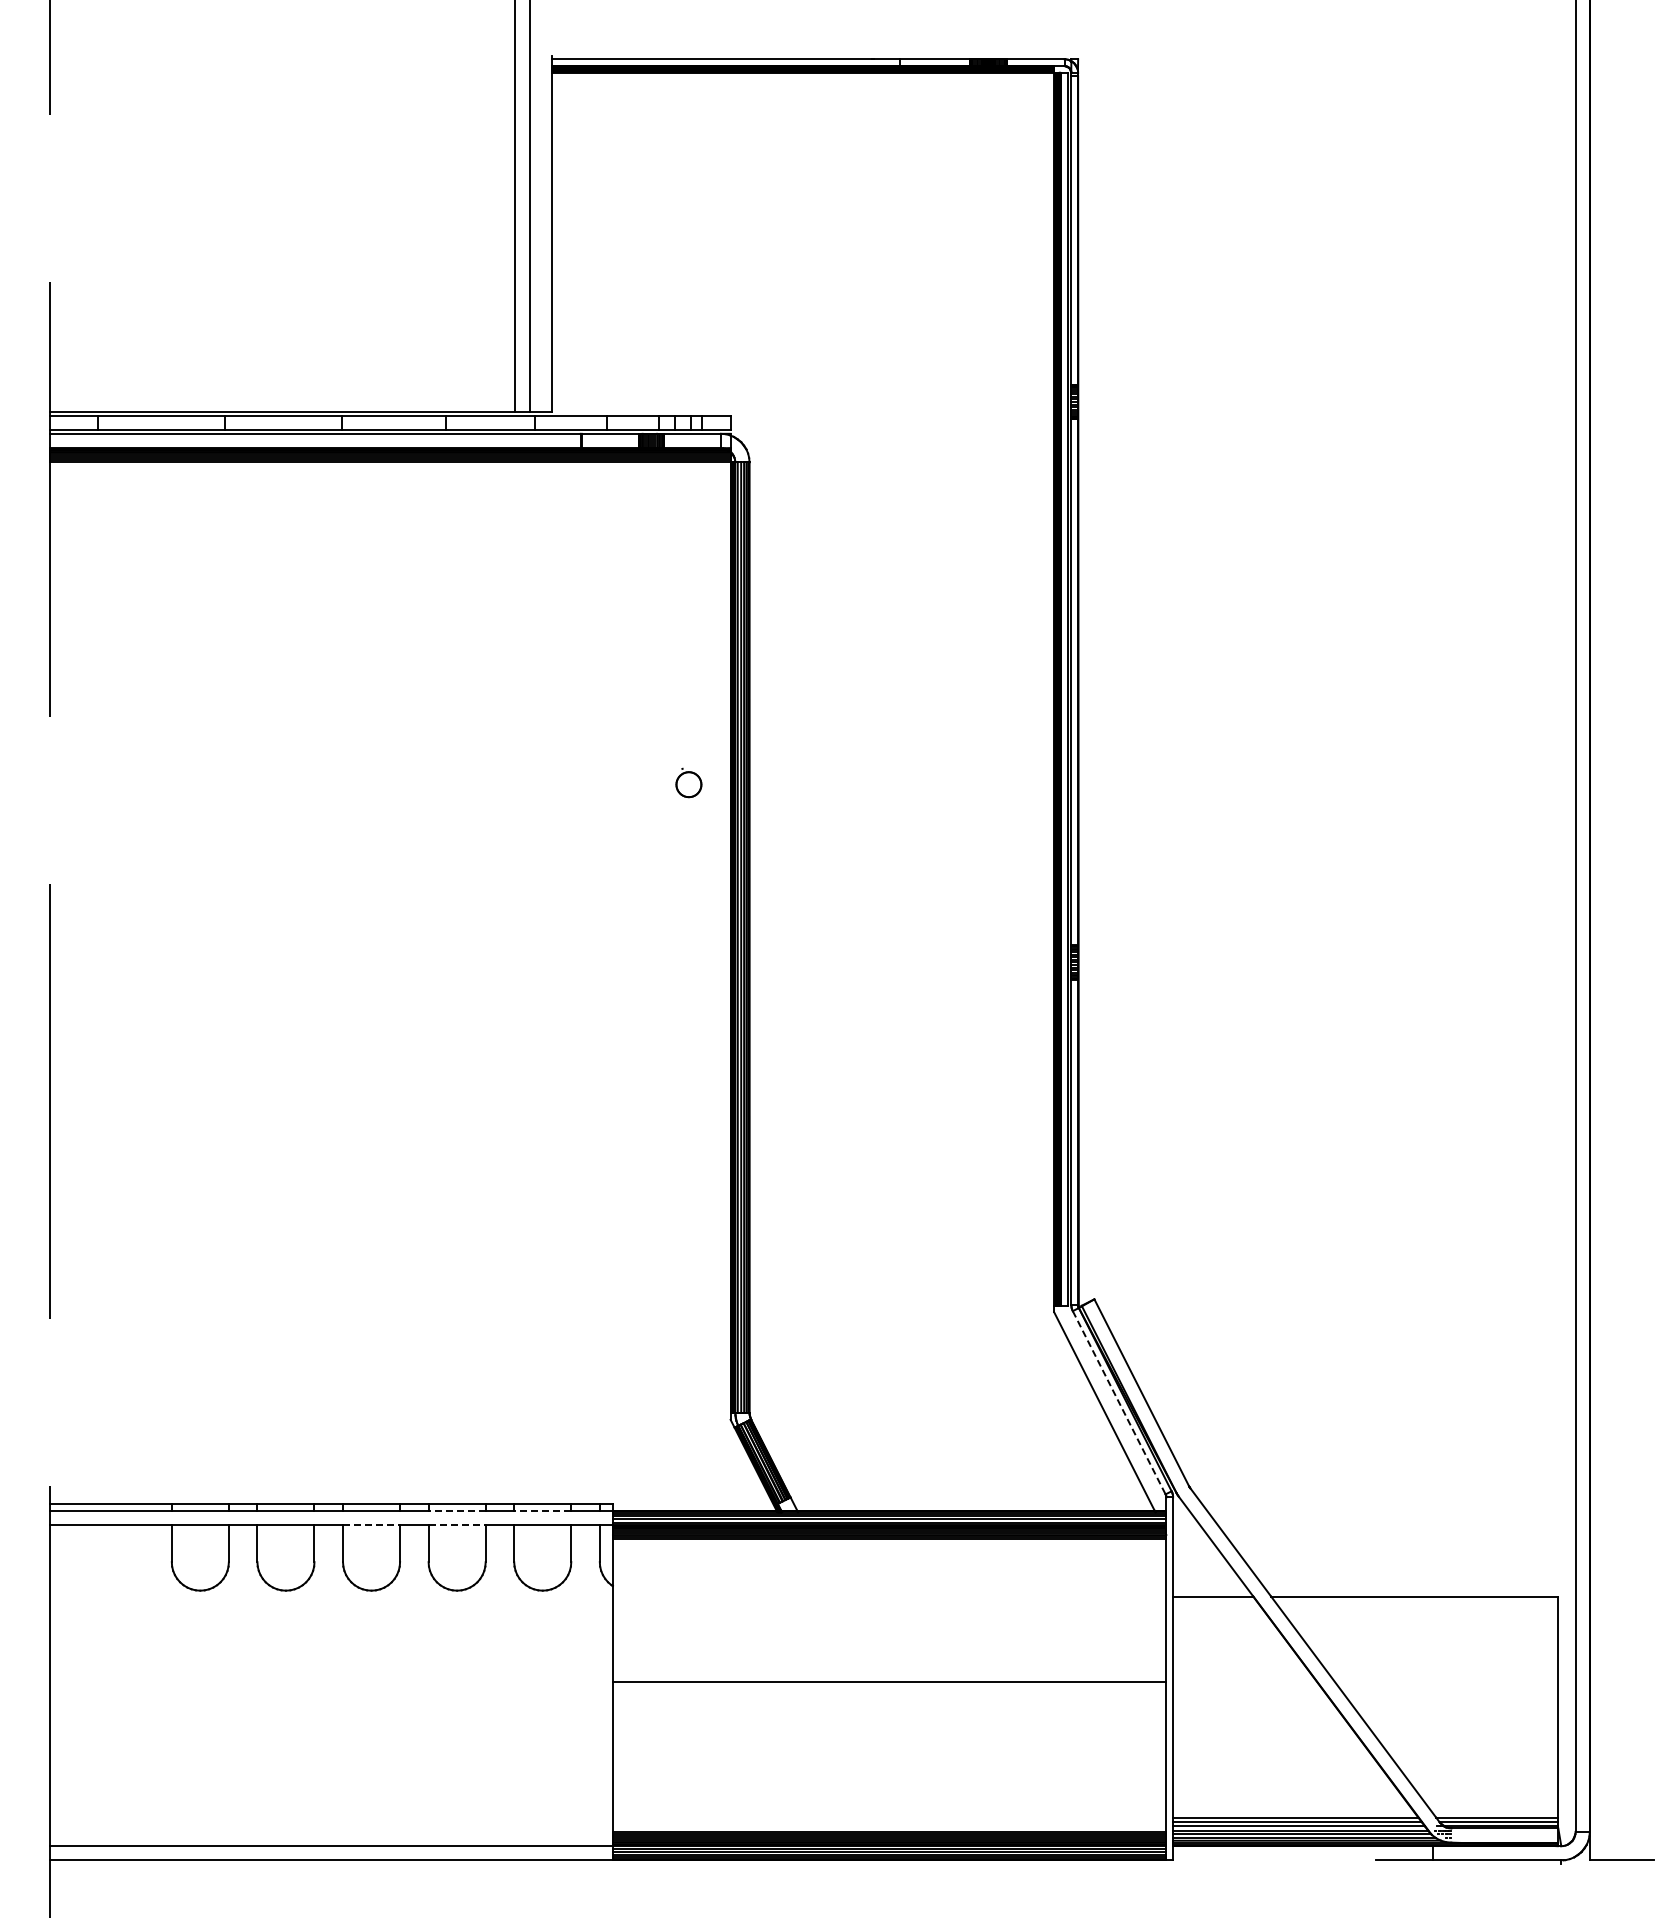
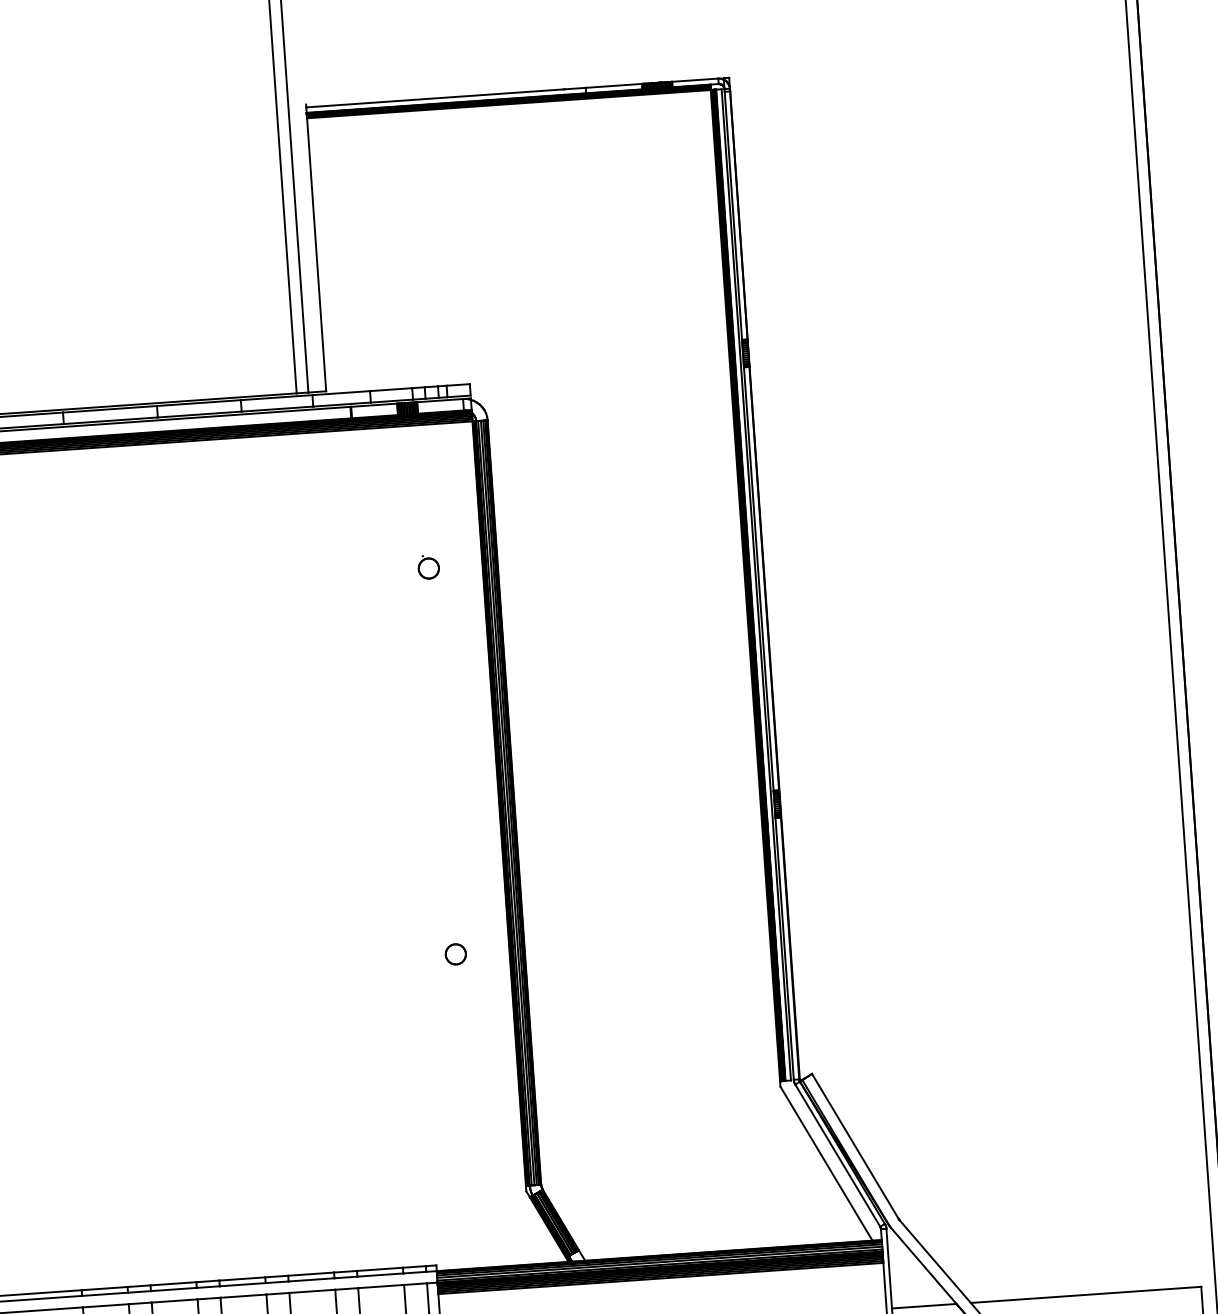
part: (688, 782) -> (428, 566), moved
part: (663, 1120) -> (455, 954), added
line: (1119, 1402) -> (838, 1155), dashed -> solid
line: (457, 1510) -> (311, 1279), dashed -> solid
line: (542, 1510) -> (380, 1274), dashed -> solid
line: (371, 1525) -> (243, 1296), dashed -> solid
line: (457, 1525) -> (312, 1291), dashed -> solid

